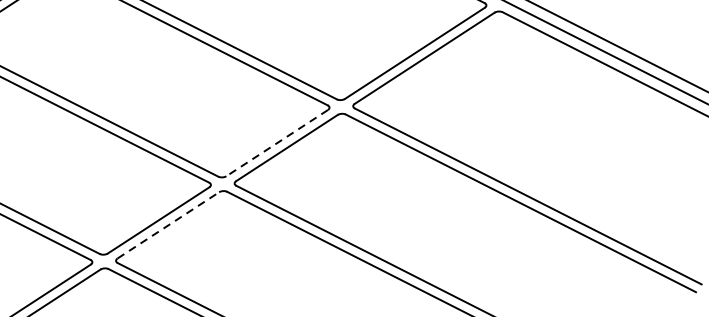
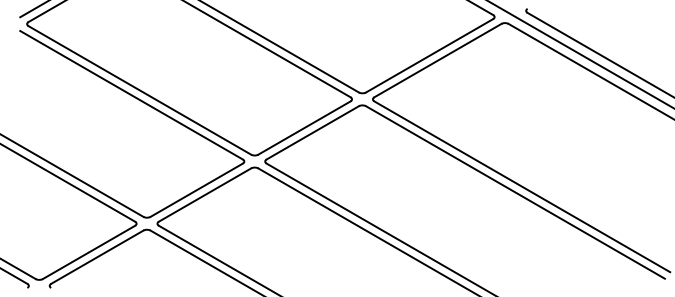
line: (277, 143) -> (304, 128), dashed -> solid
line: (168, 224) -> (205, 194), dashed -> solid

